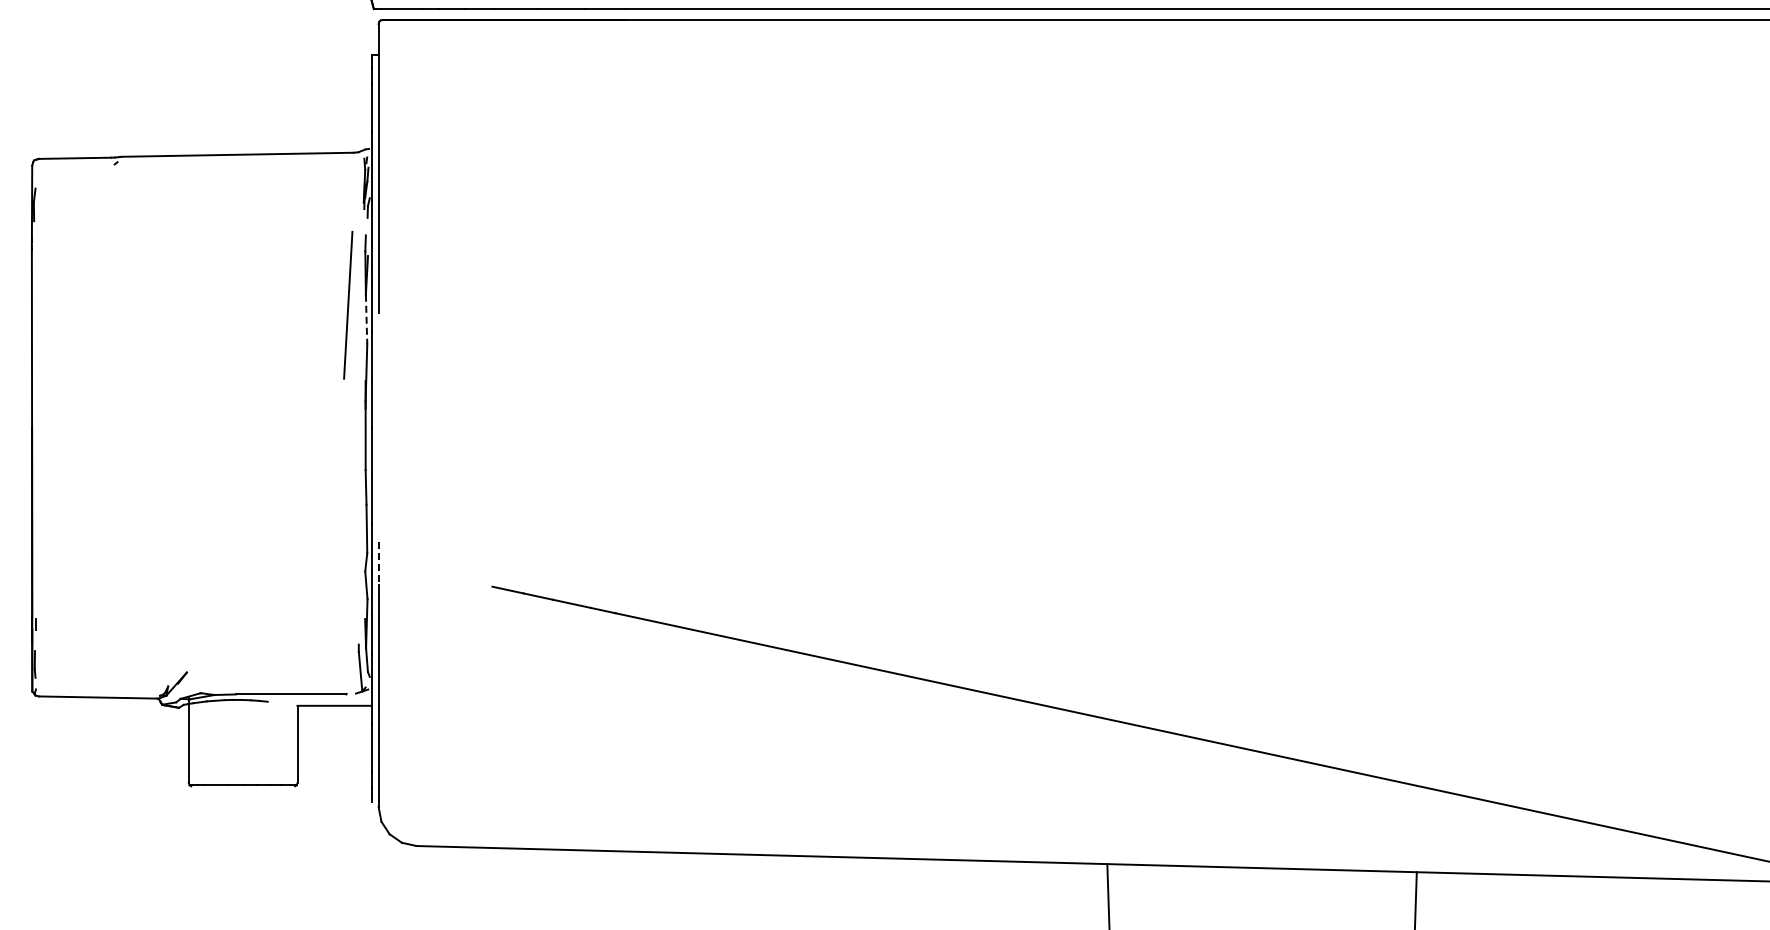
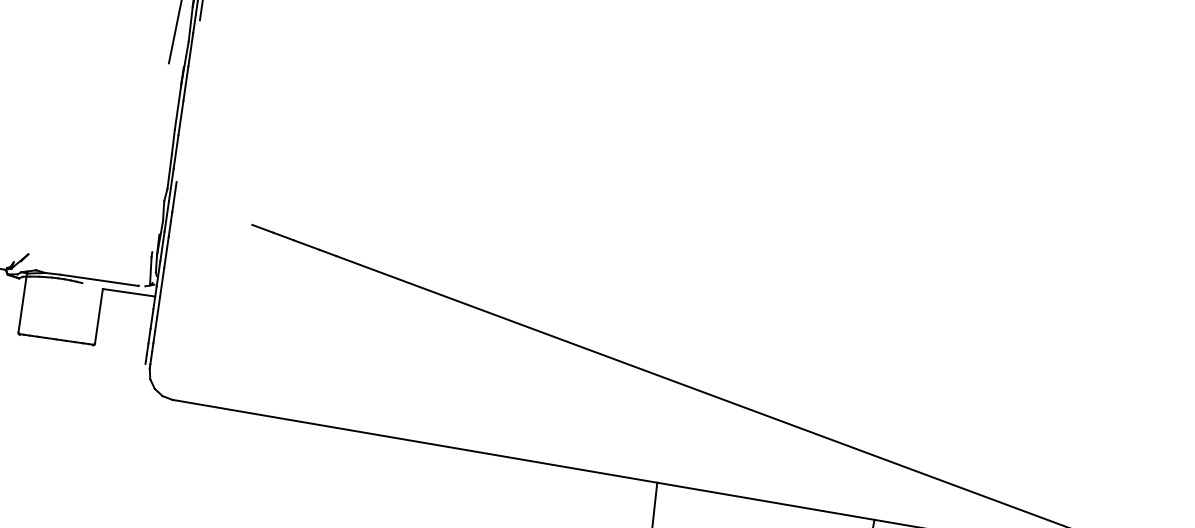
line: (366, 319) -> (190, 23), dashed -> solid
line: (378, 564) -> (174, 197), dashed -> solid

